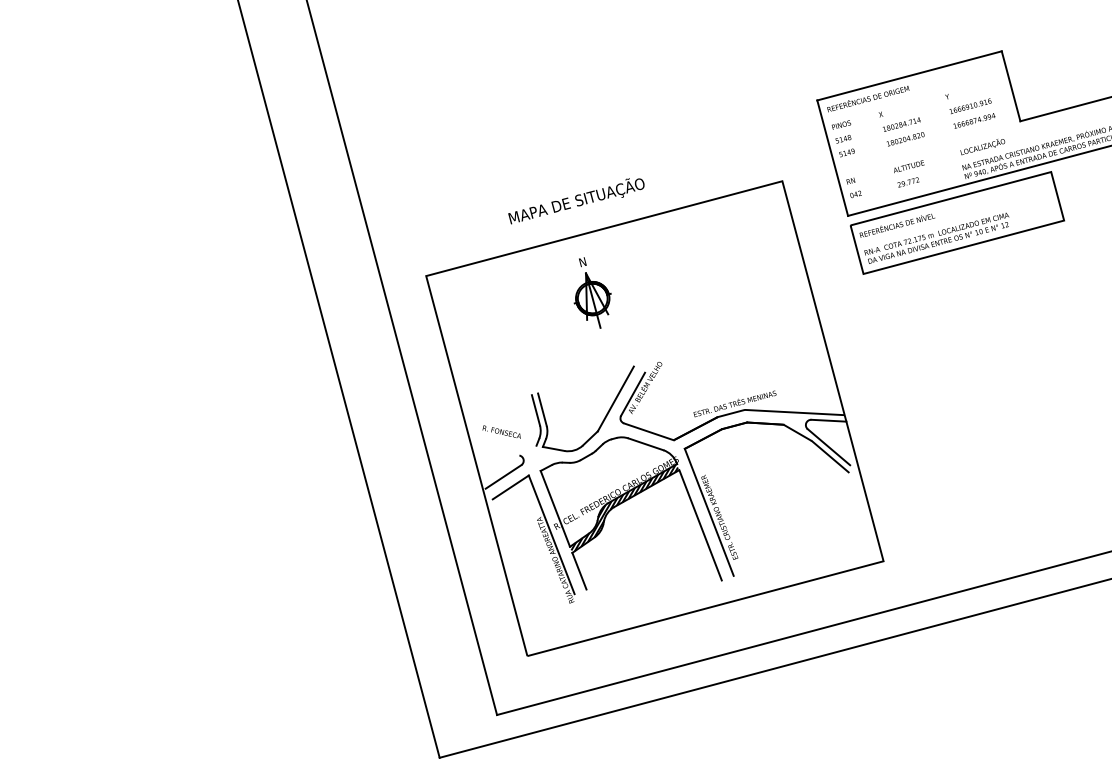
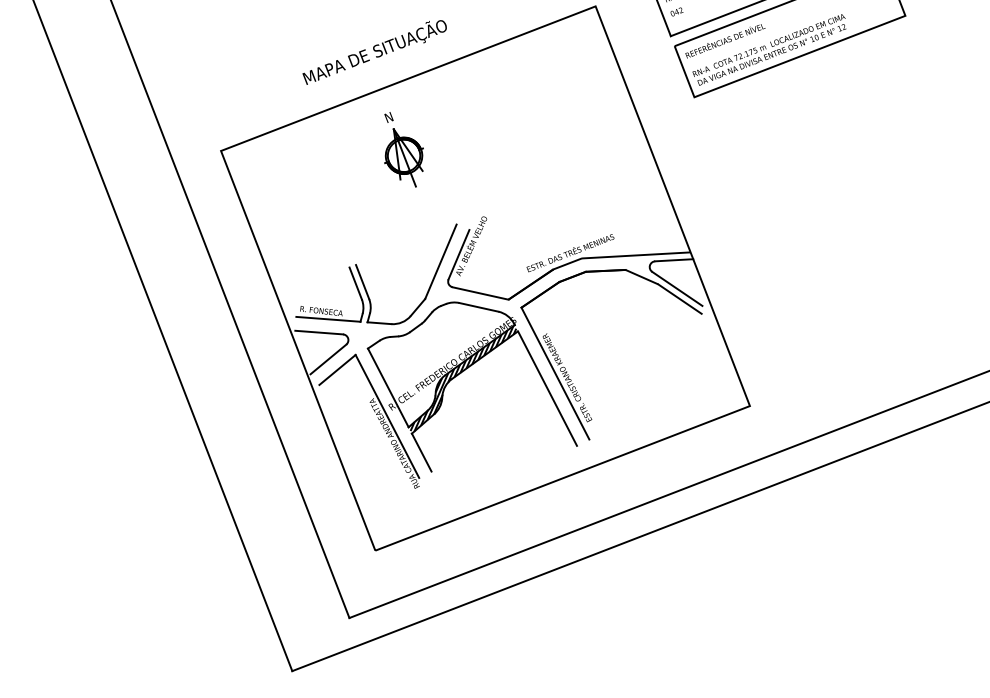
line: (507, 439) -> (328, 318), added
line: (497, 451) -> (318, 332), added

